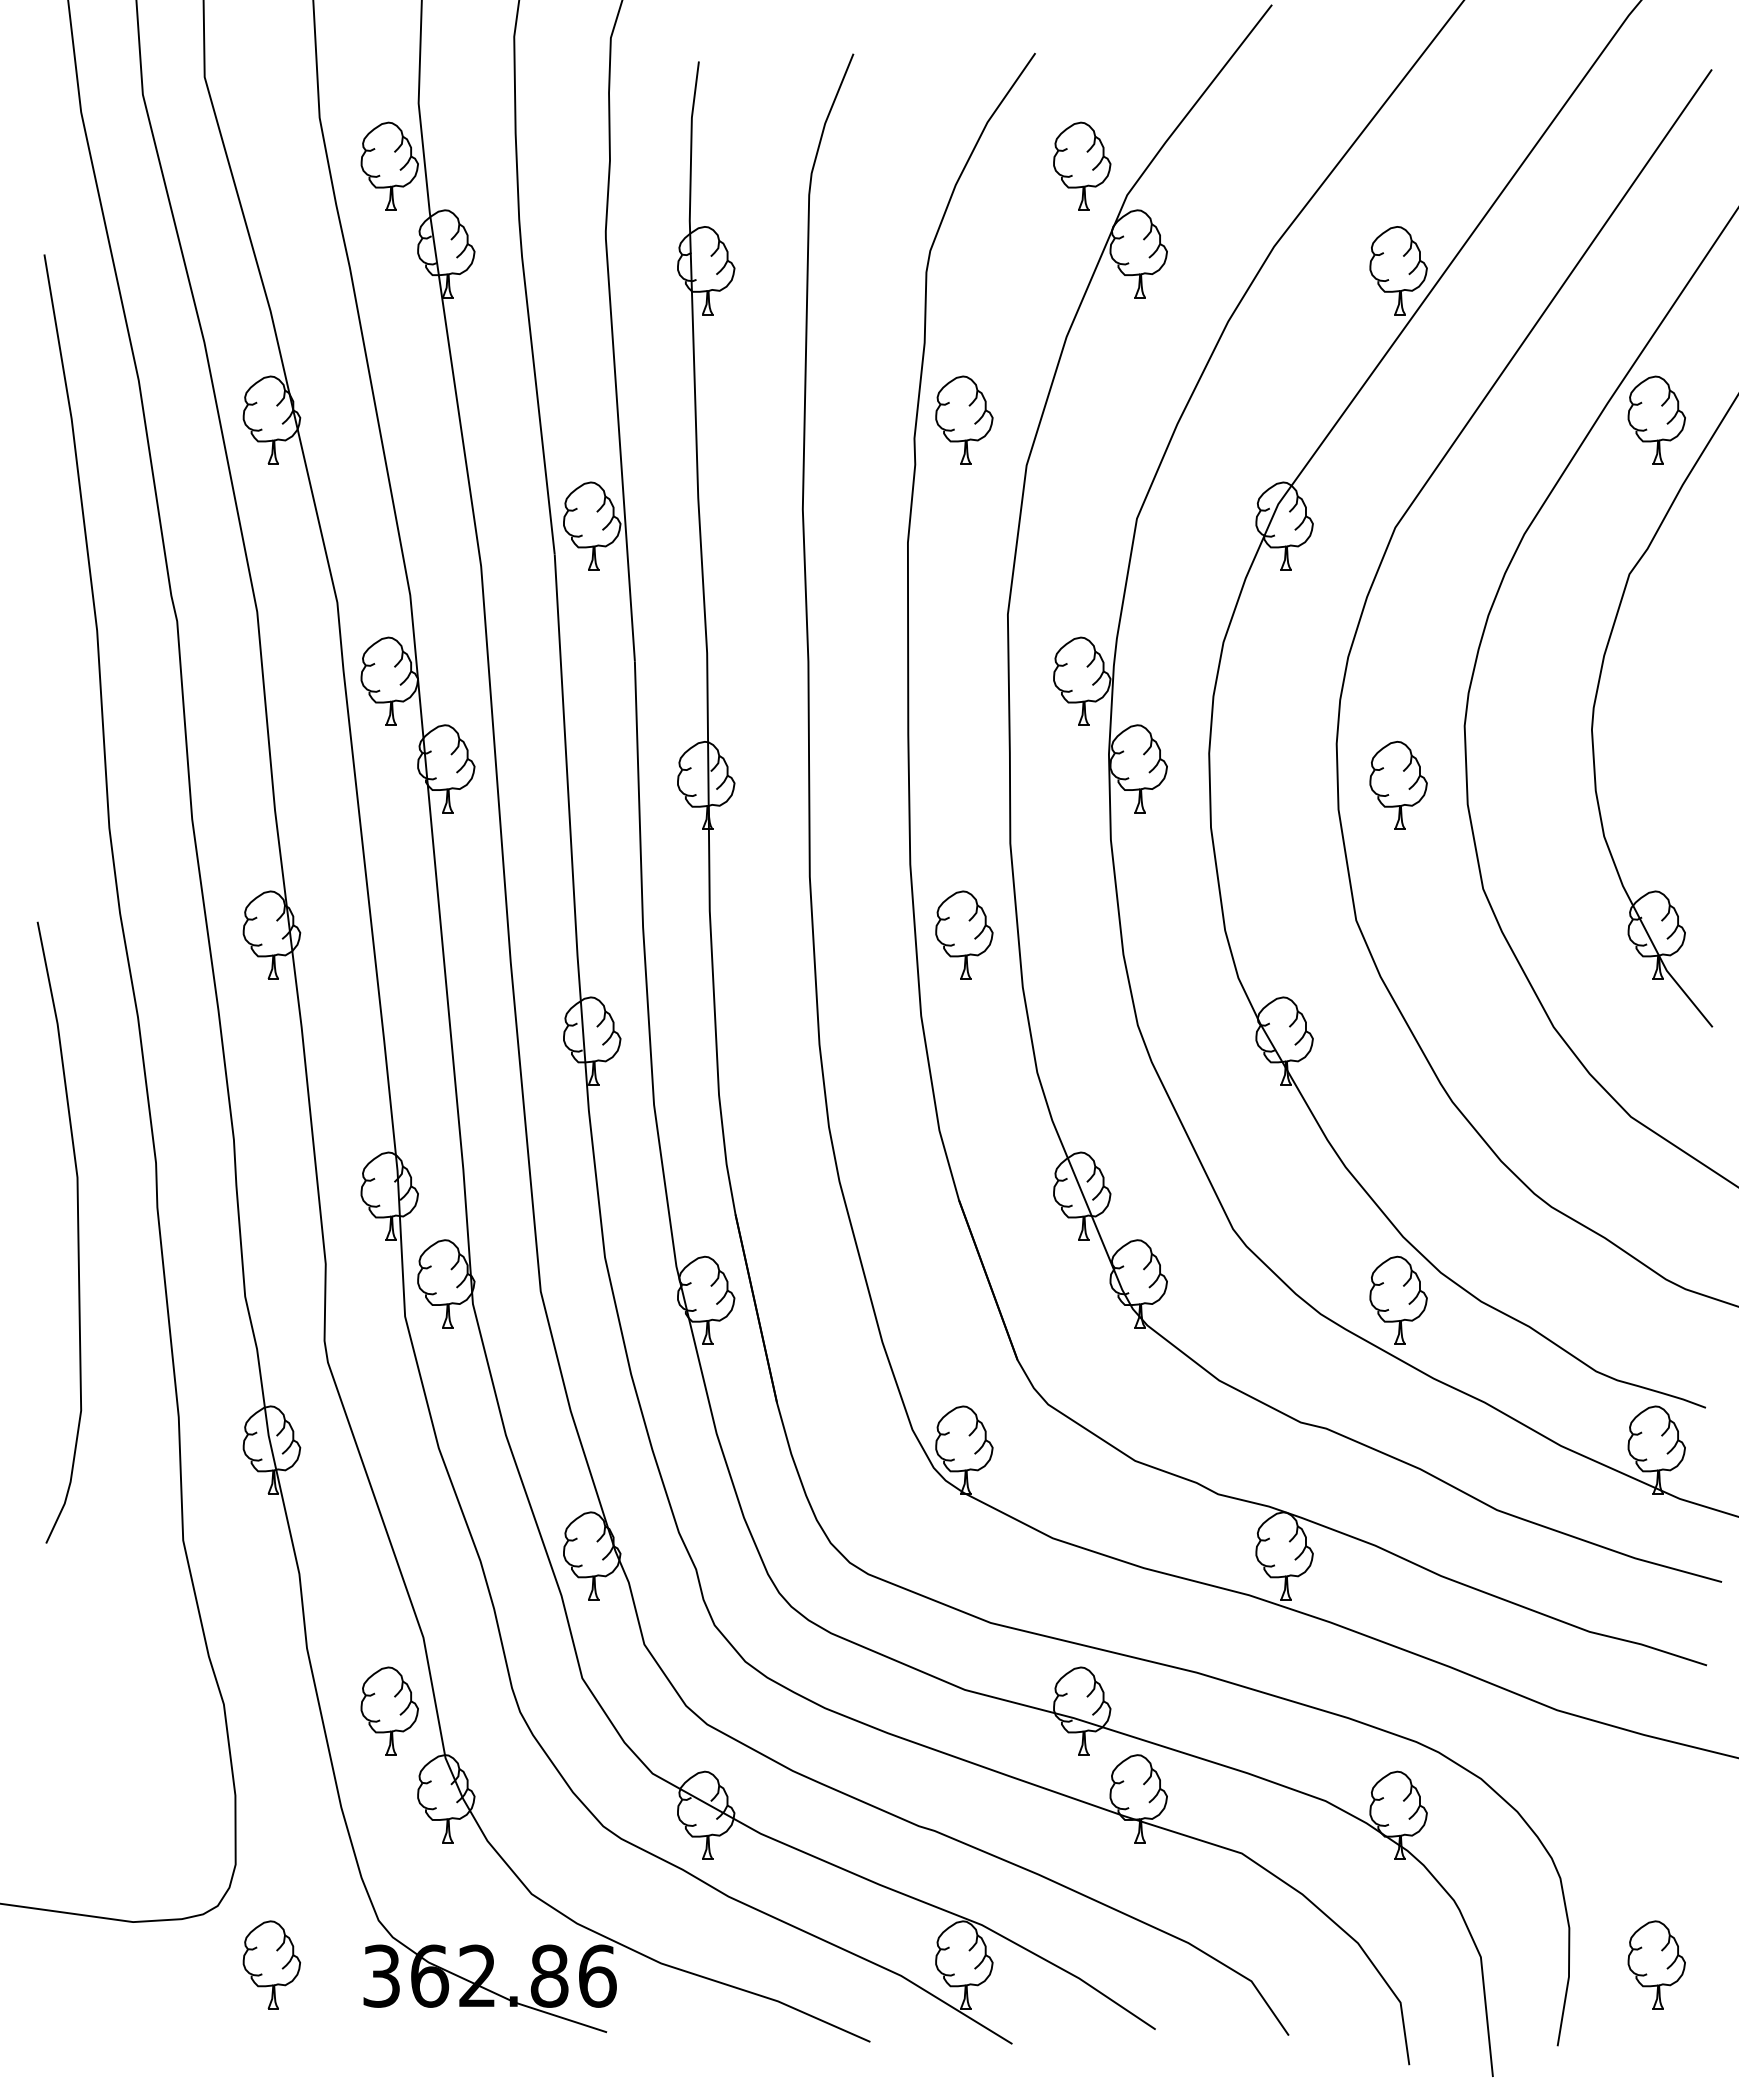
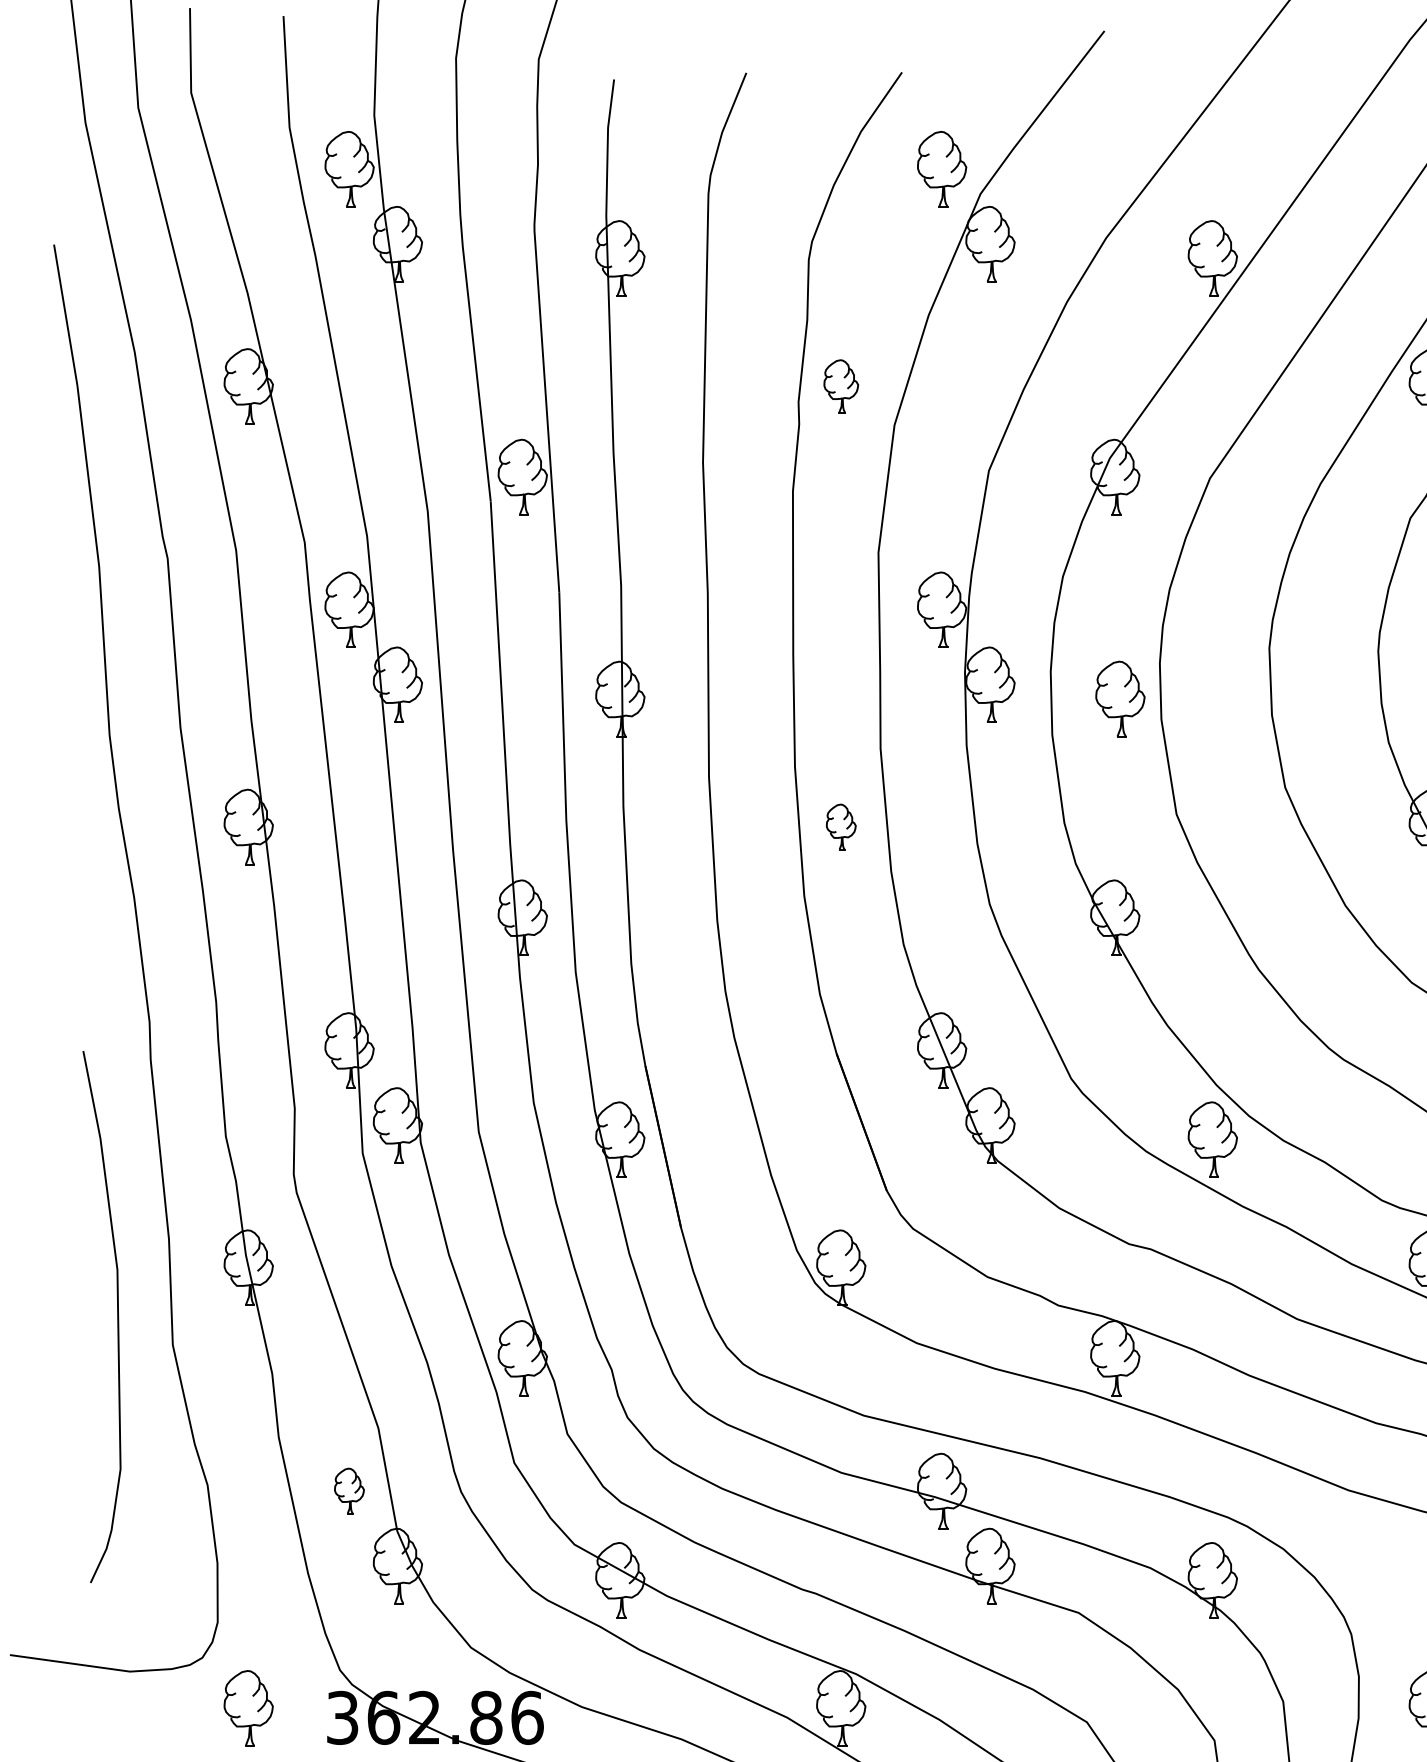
part: (964, 419) -> (841, 385), size x0.7
part: (1398, 785) -> (1120, 699), moved
part: (964, 934) -> (841, 826), size x0.6
curve: (77, 1232) -> (117, 1316), moved
part: (389, 1710) -> (349, 1490), size x0.6

